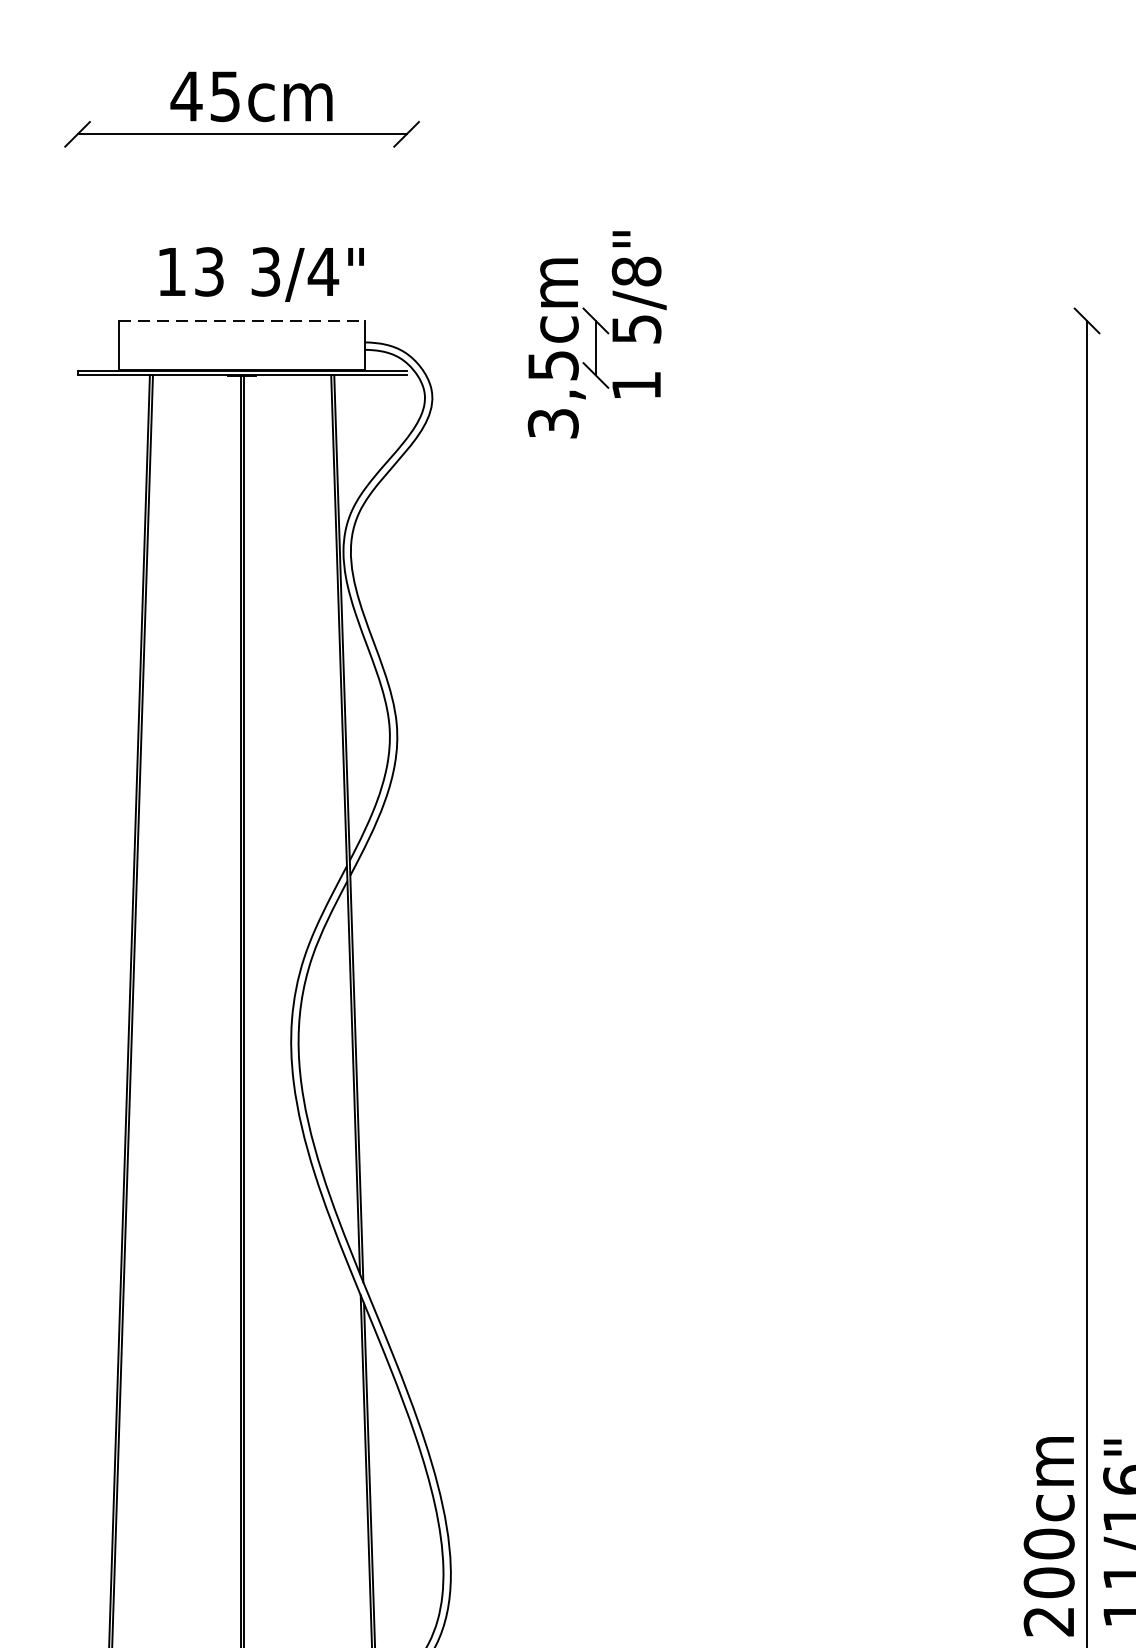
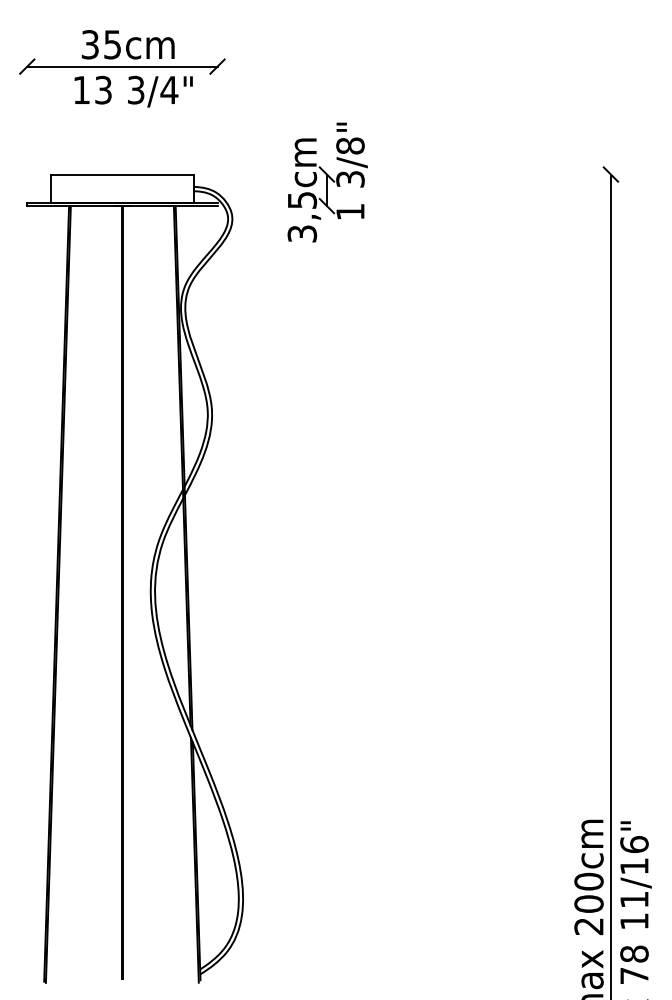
text: (186, 96) -> (90, 44), 45cm -> 35cm
text: (261, 274) -> (133, 91), moved
line: (242, 320) -> (122, 174), dashed -> solid
text: (636, 327) -> (350, 178), 5/8" -> 3/8"

